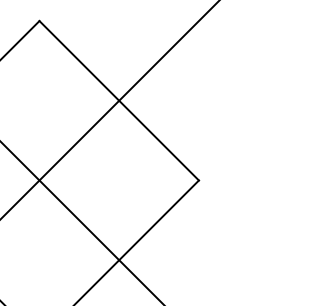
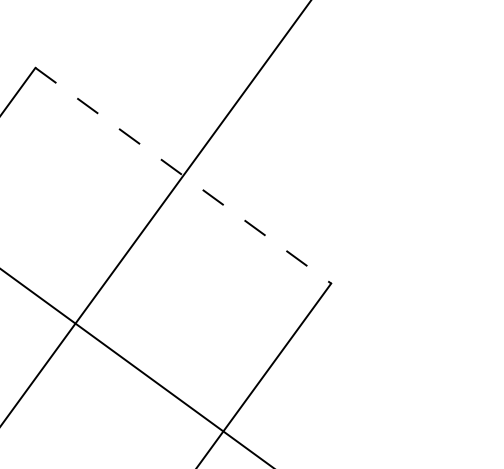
line: (119, 100) -> (183, 175), solid -> dashed

